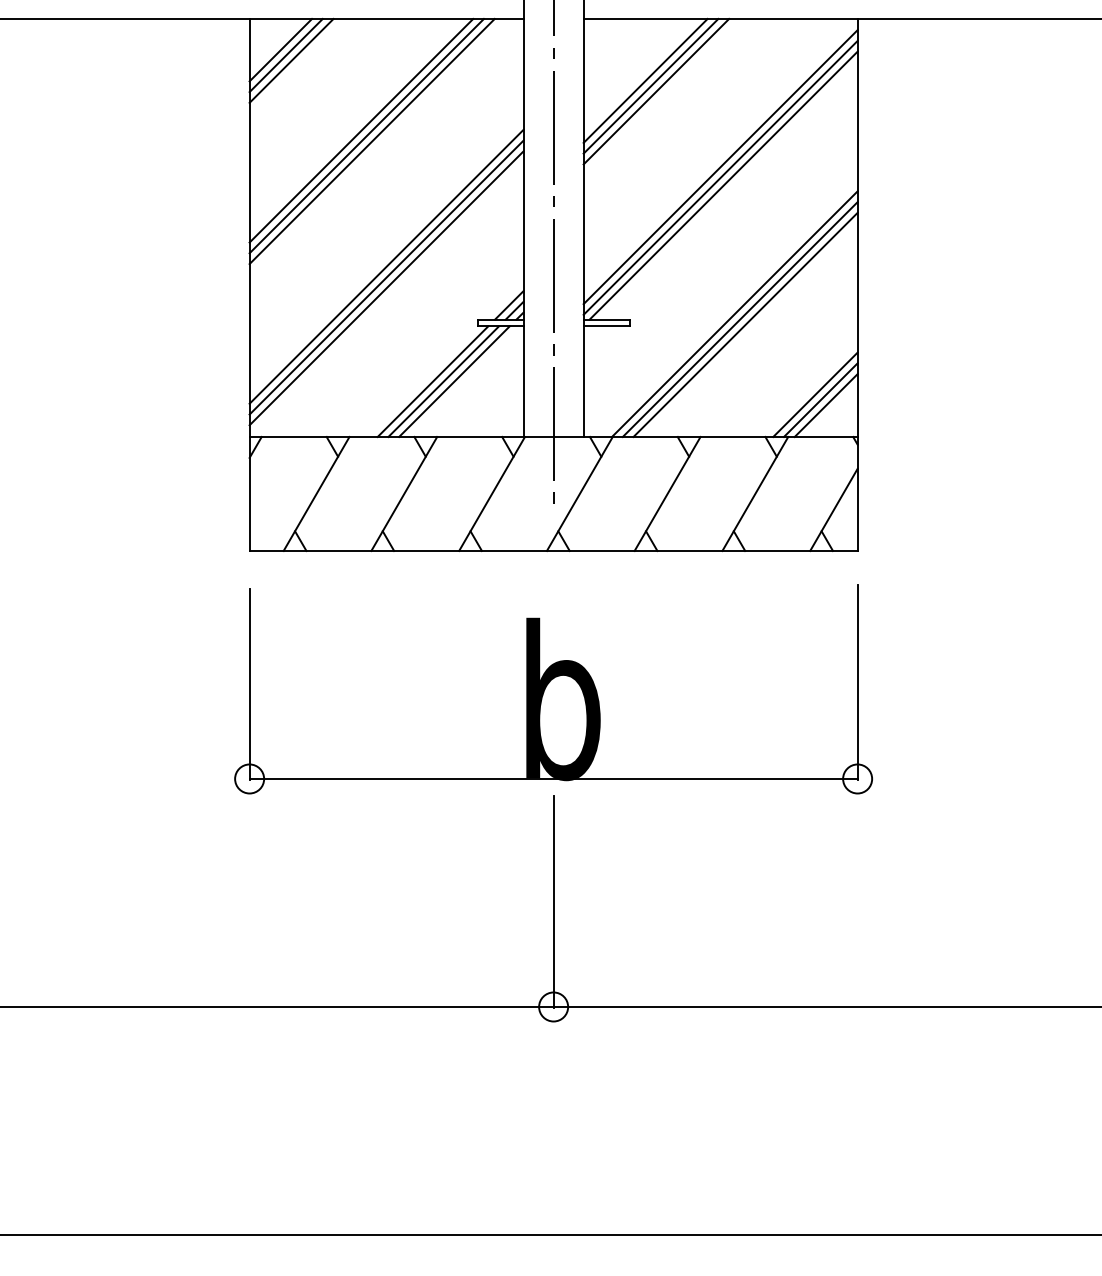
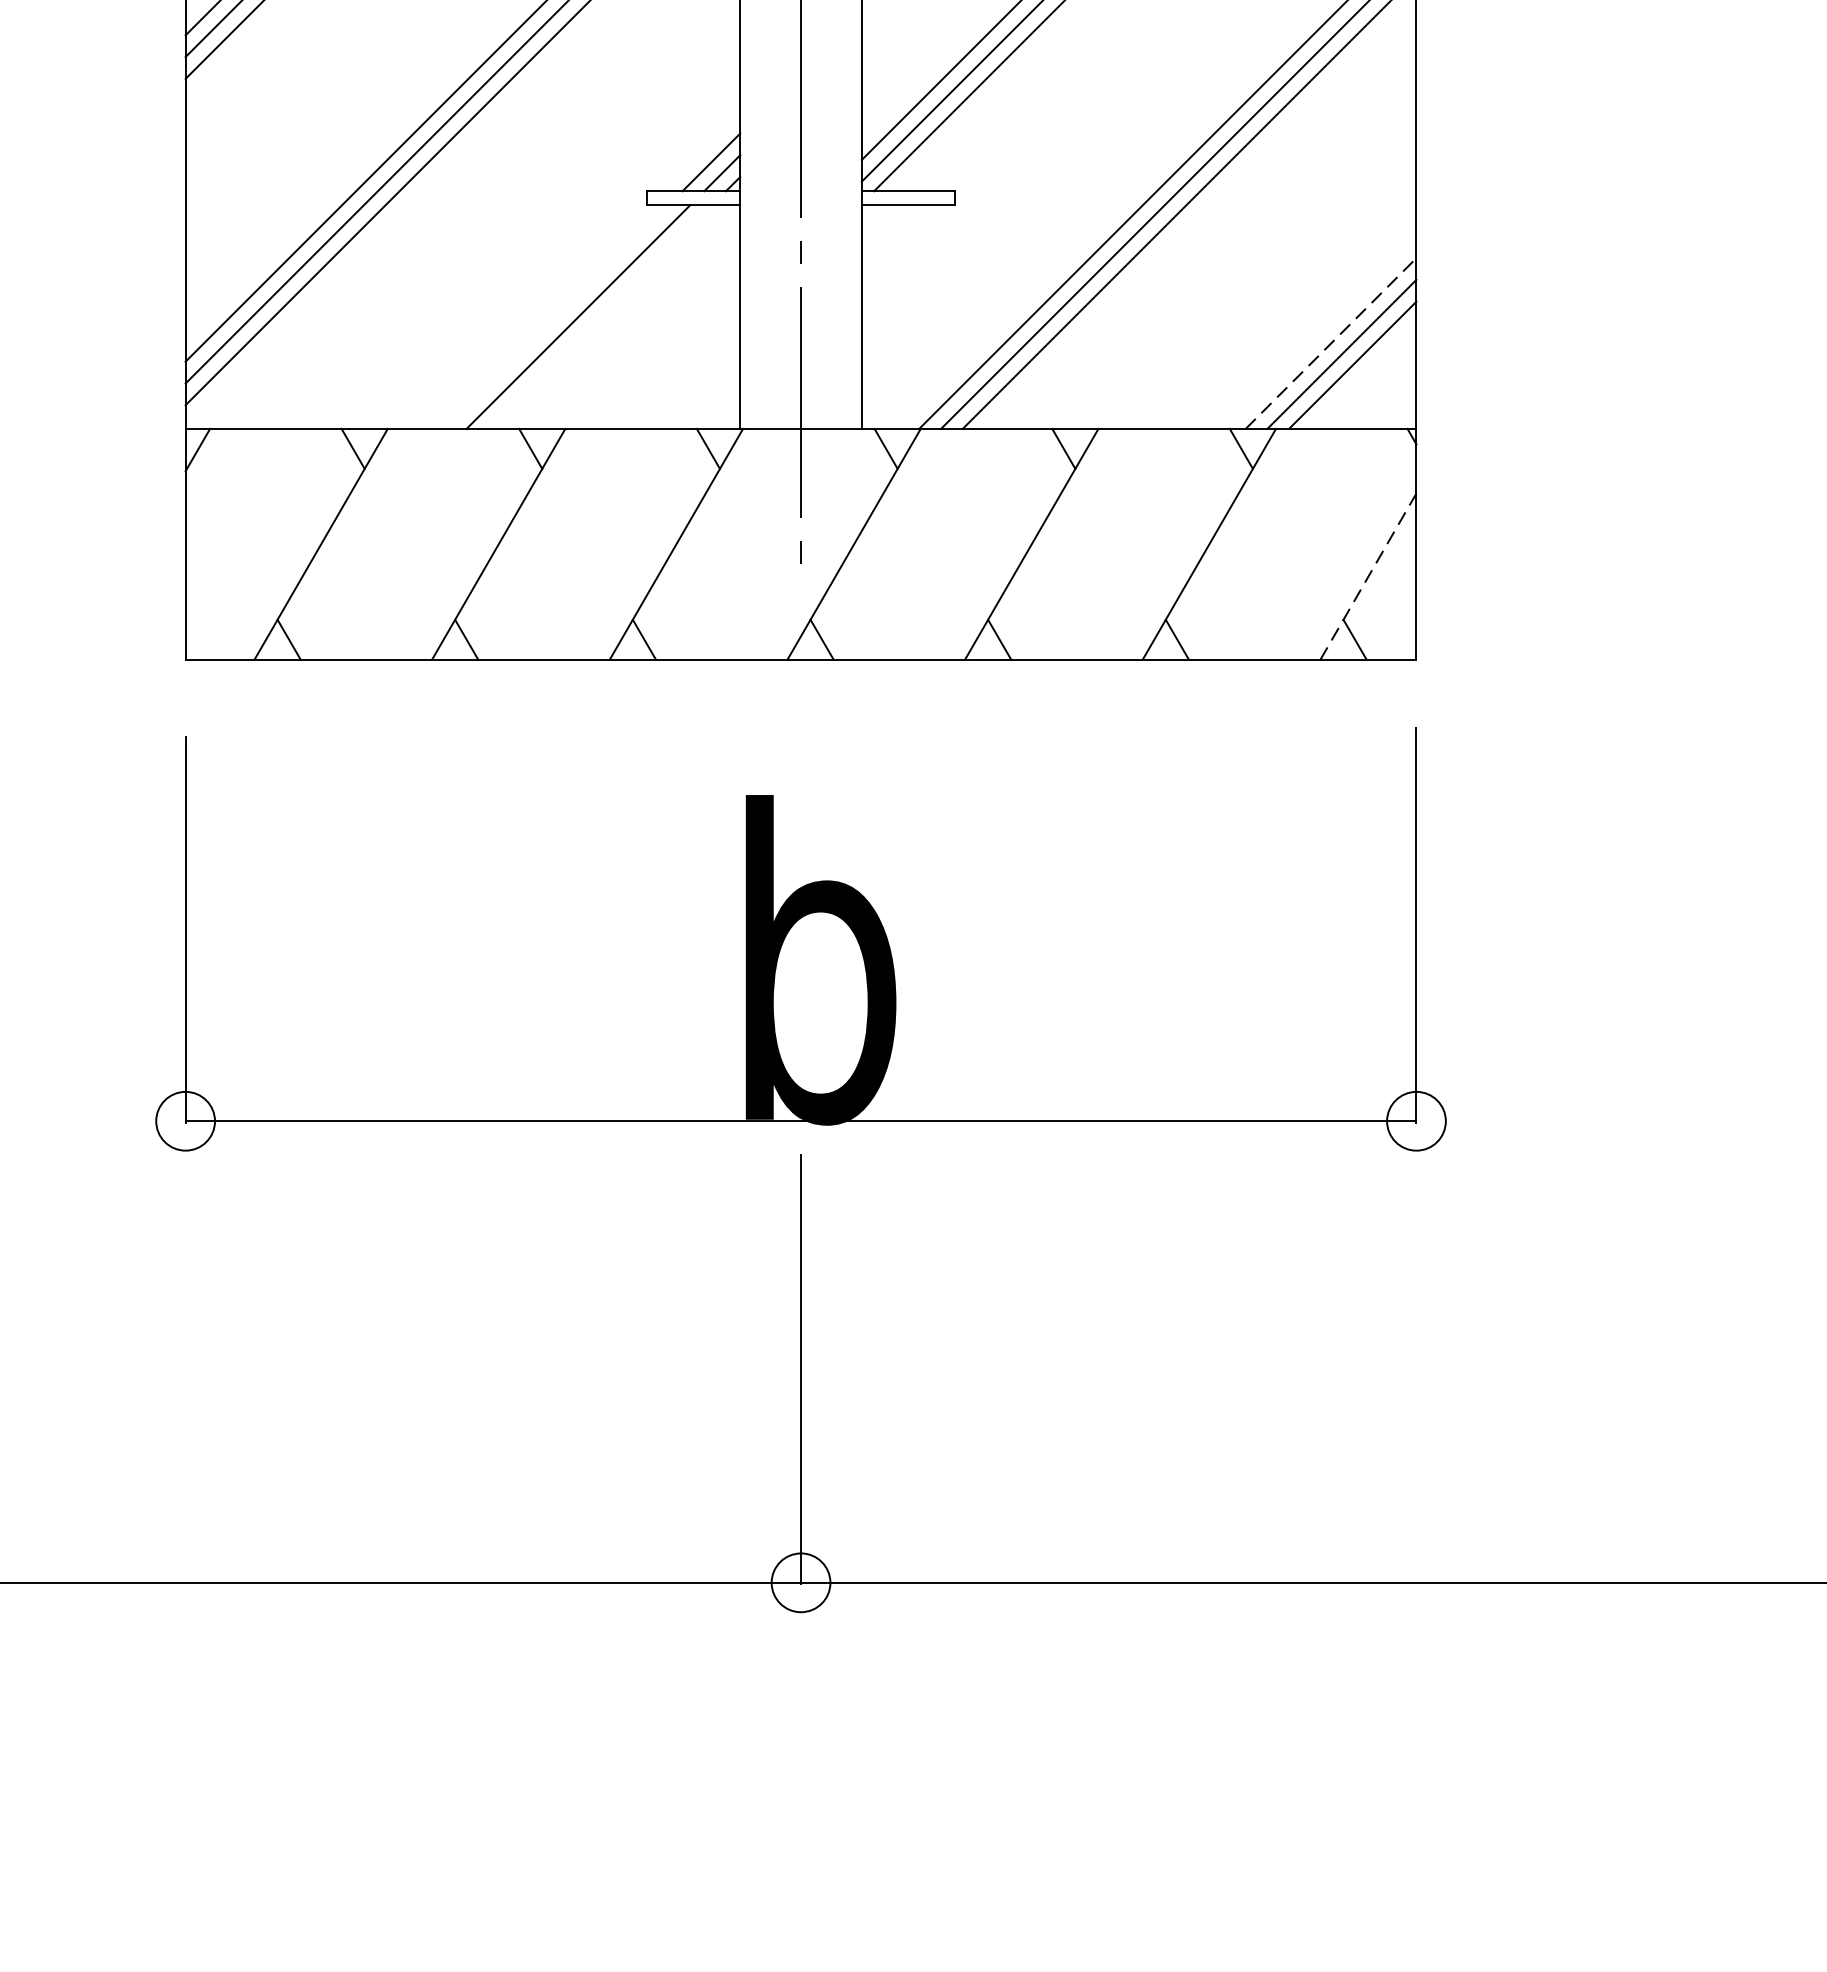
line: (432, 381) -> (555, 316), removed
line: (454, 381) -> (600, 316), removed
line: (815, 394) -> (1331, 342), solid -> dashed
line: (834, 509) -> (1369, 575), solid -> dashed

